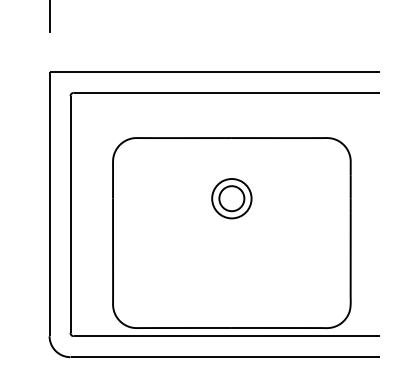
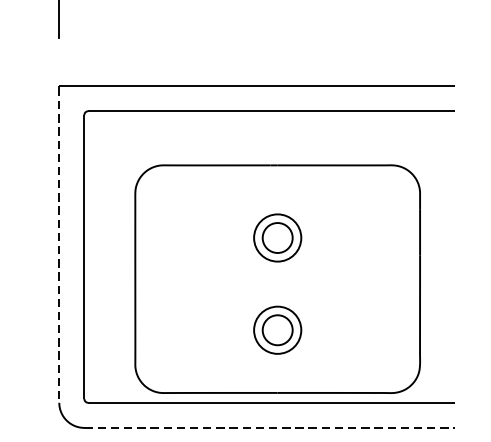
line: (49, 205) -> (59, 246), solid -> dashed
part: (231, 275) -> (277, 330), added
line: (225, 357) -> (270, 428), solid -> dashed

